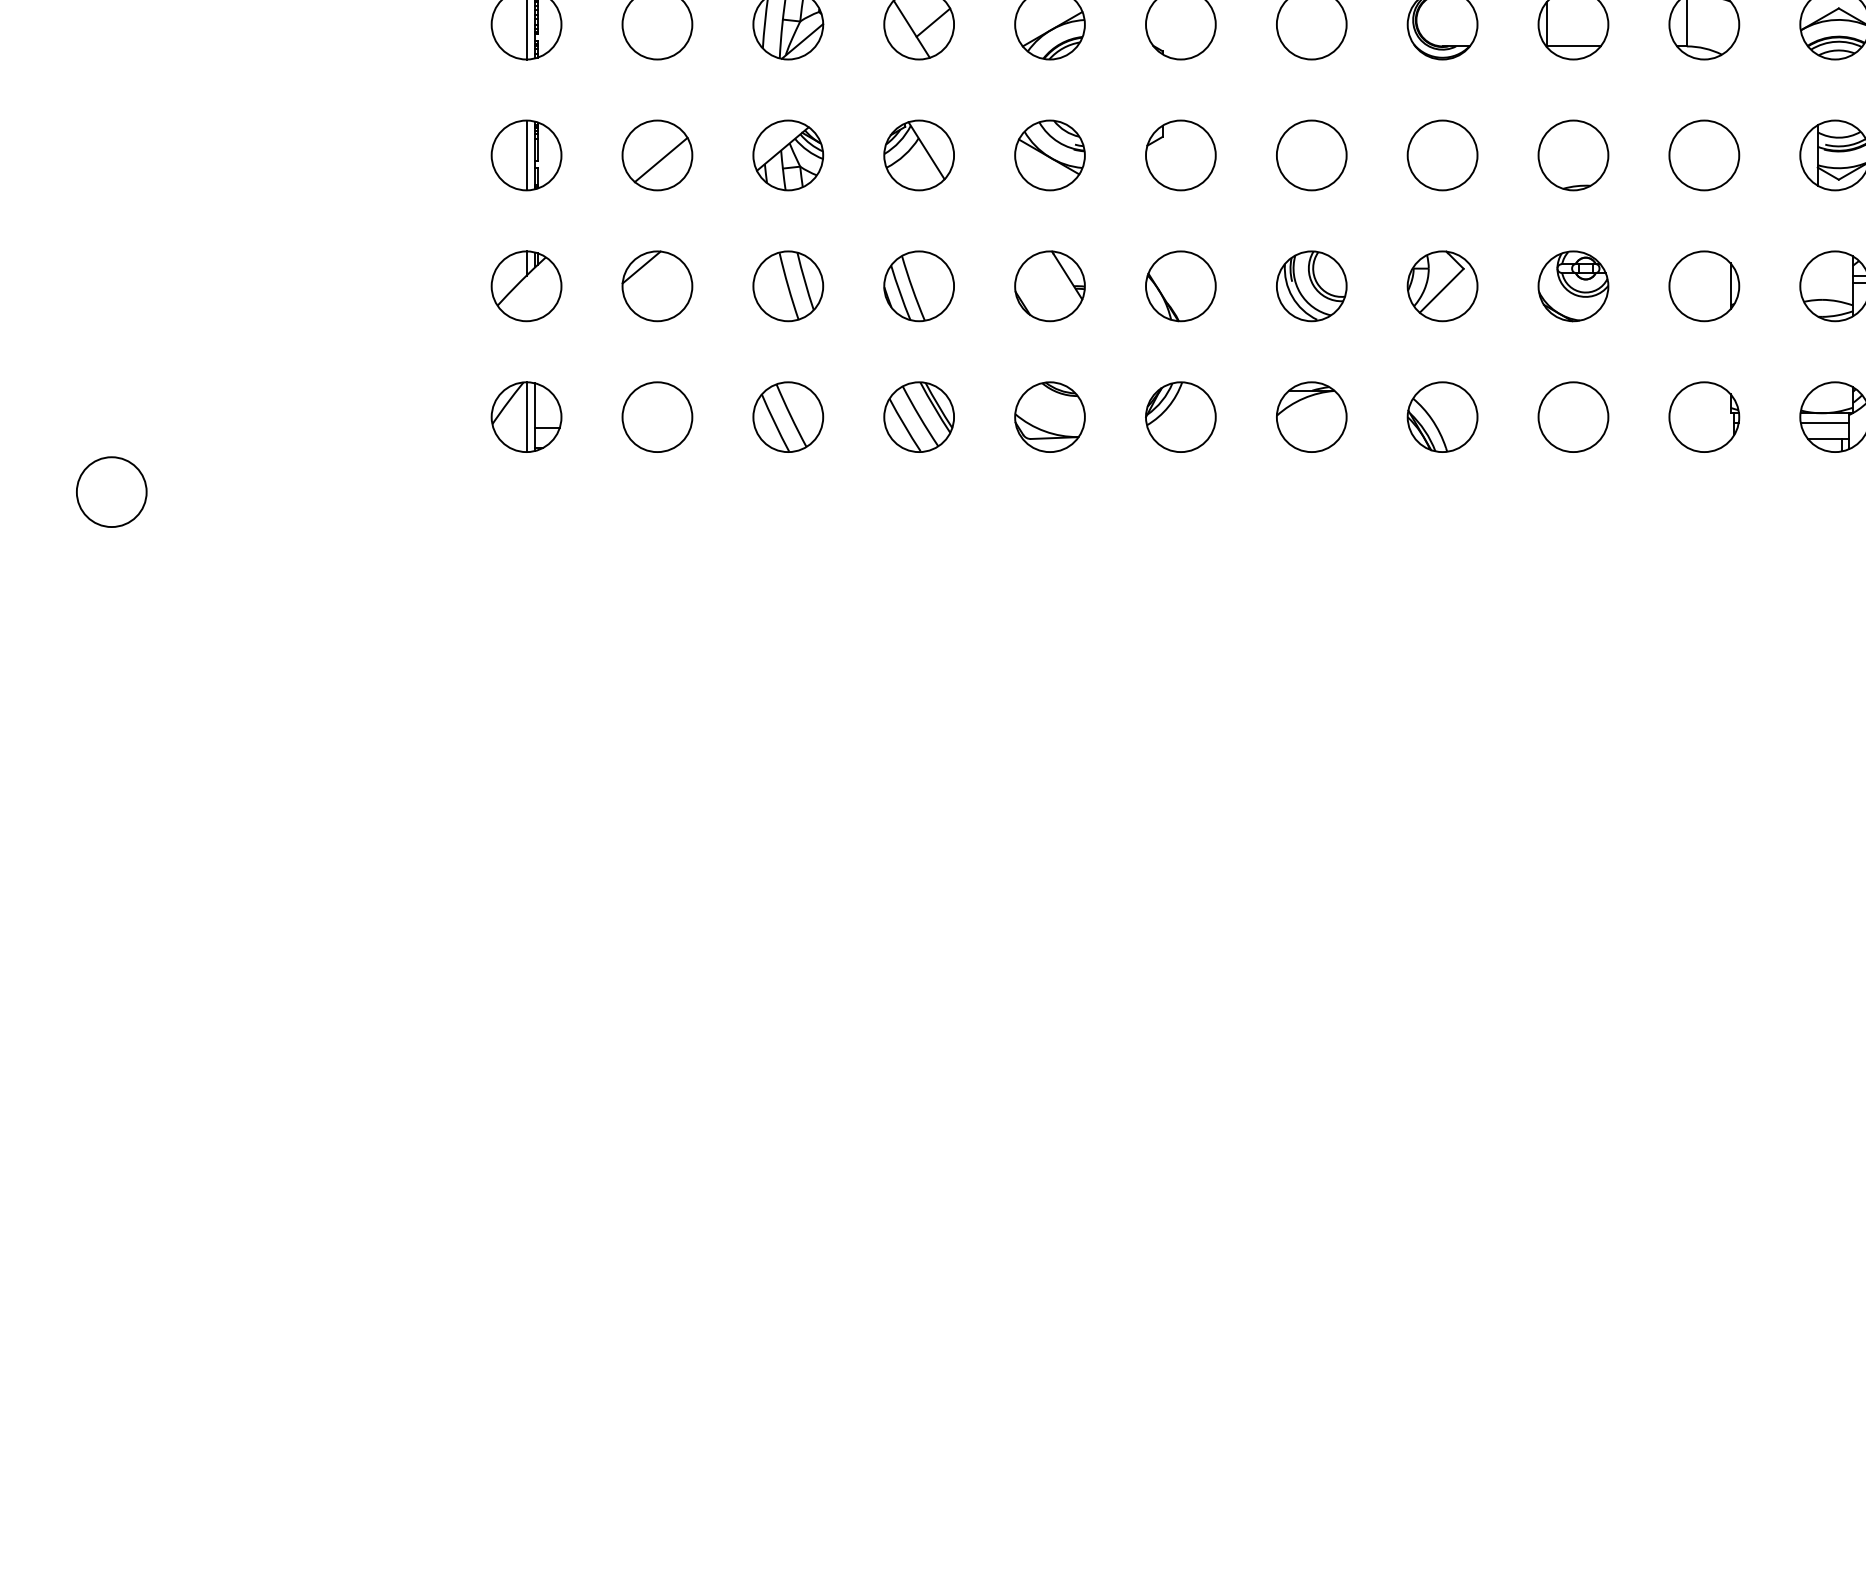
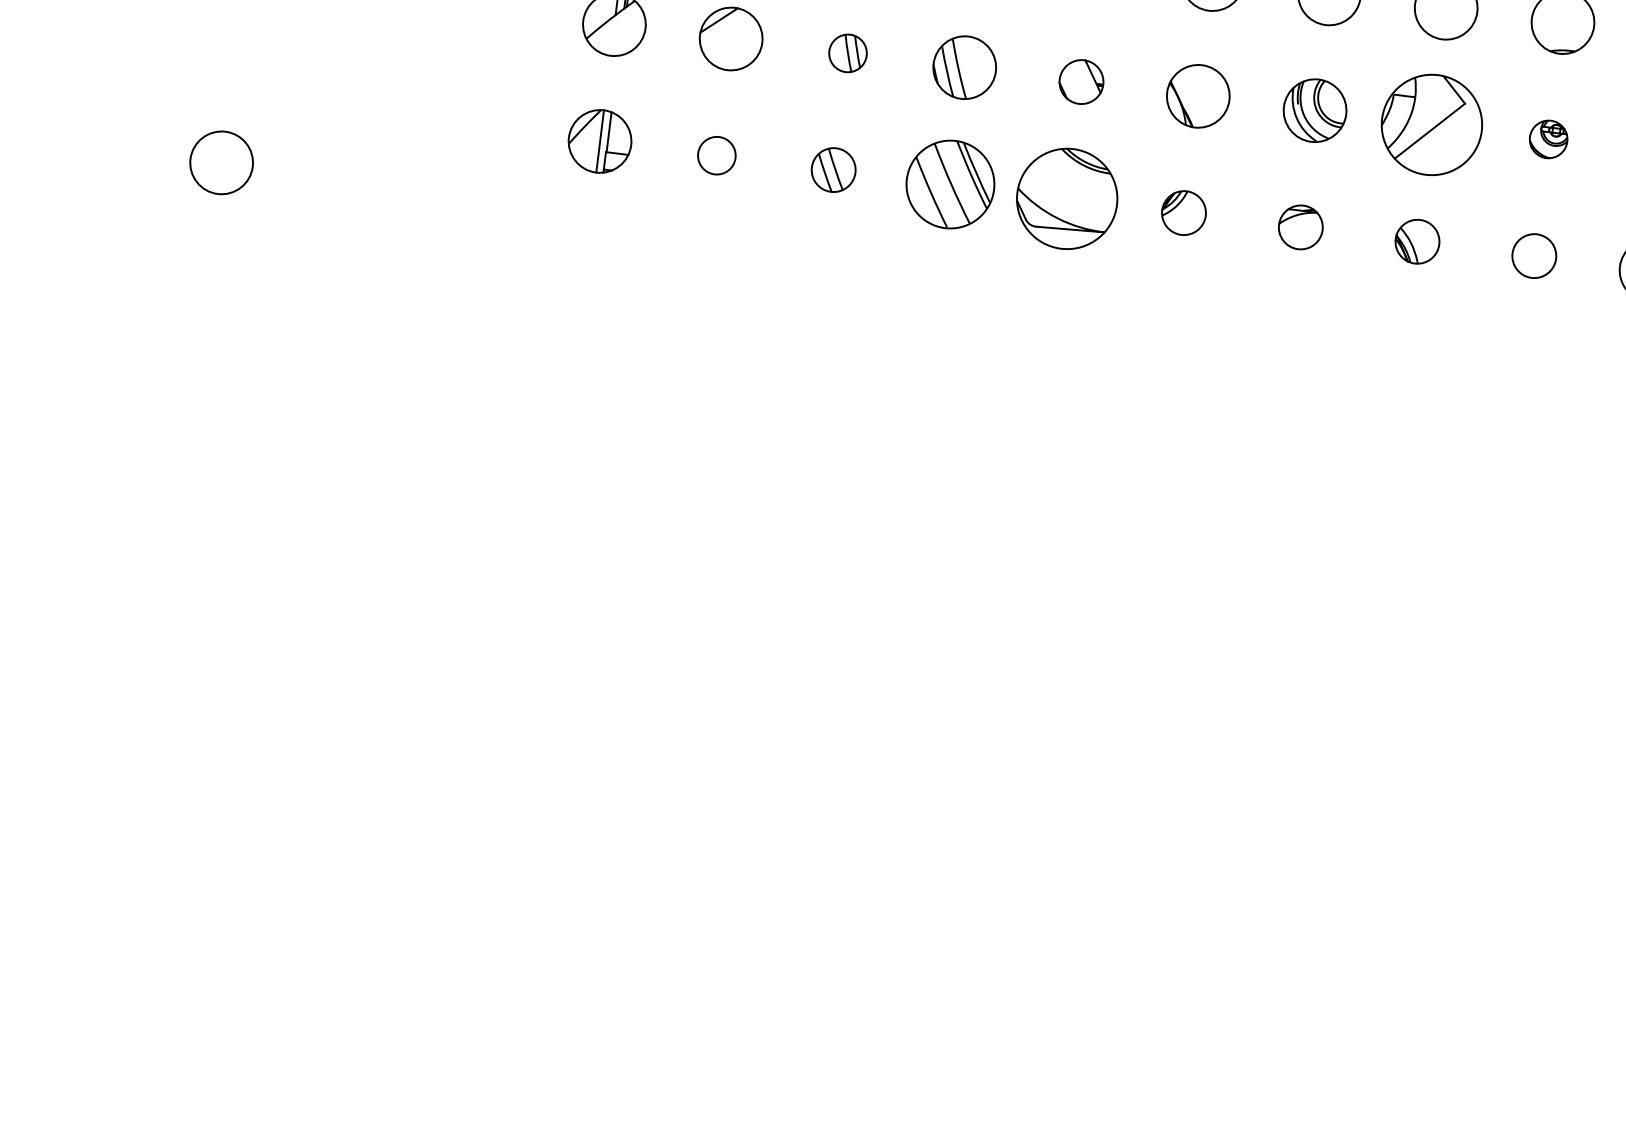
part: (788, 286) -> (848, 53), size x0.6
part: (1049, 286) -> (1081, 82), size x0.7
part: (1442, 286) -> (1431, 125), size x1.6
part: (1573, 286) -> (1548, 139), size x0.6
circle: (657, 416) -> (716, 155), size x0.6
part: (788, 416) -> (833, 169), size x0.7
part: (918, 416) -> (949, 183), size x1.4
part: (1049, 416) -> (1066, 198), size x1.6
part: (1180, 416) -> (1183, 212), size x0.7
part: (1311, 416) -> (1300, 226), size x0.7
part: (1442, 416) -> (1417, 241), size x0.7
circle: (1573, 416) -> (1534, 255), size x0.7

